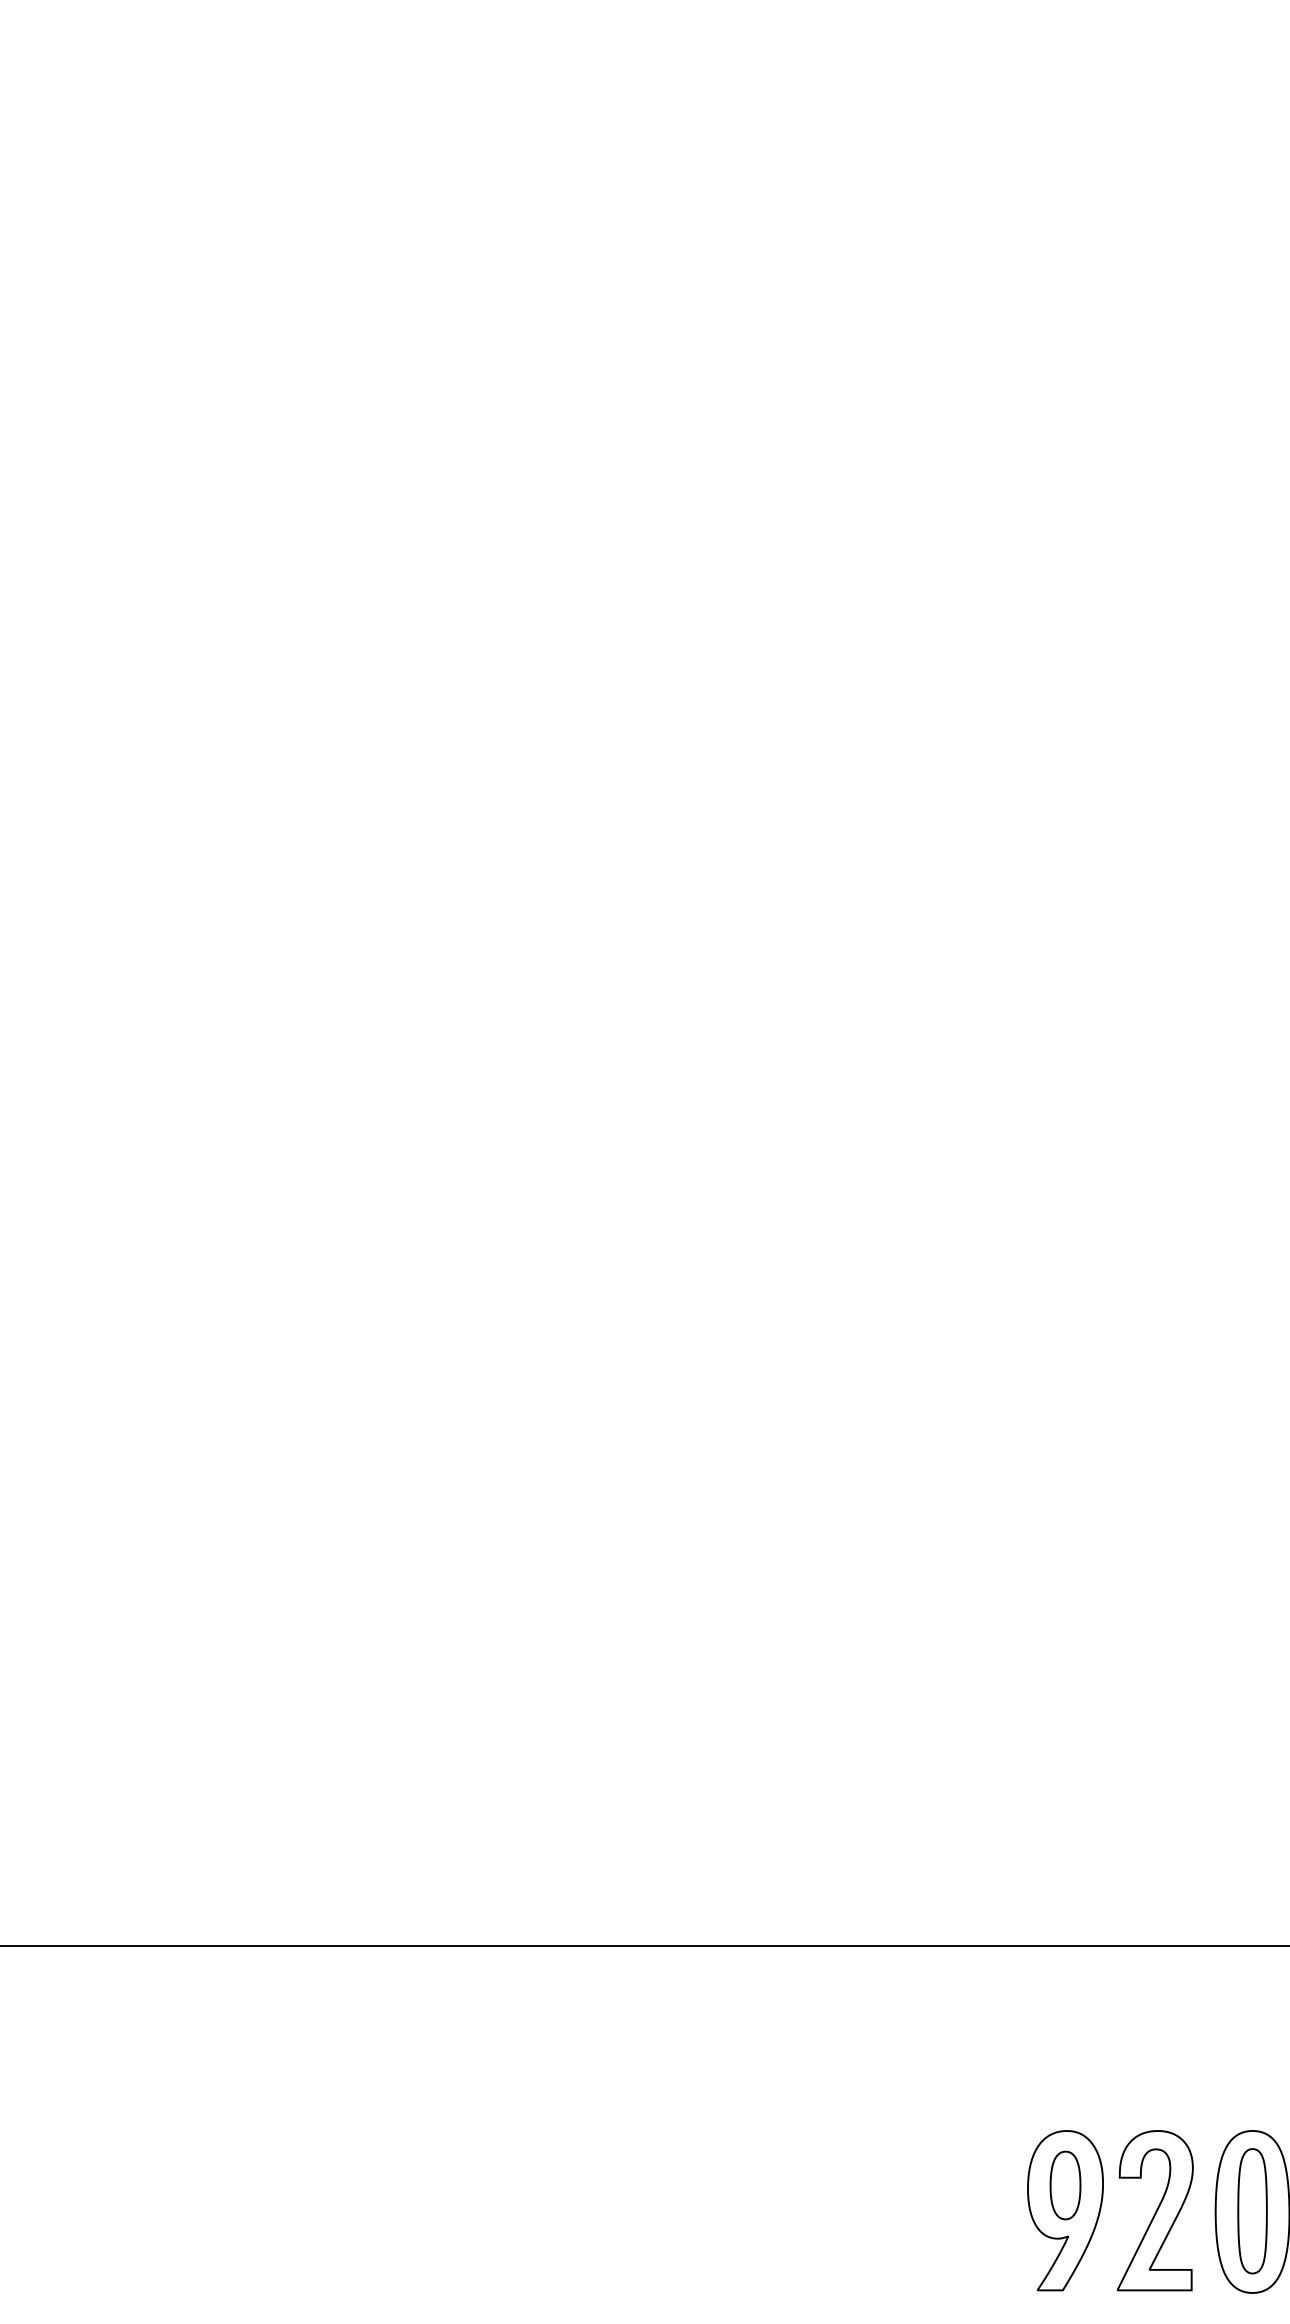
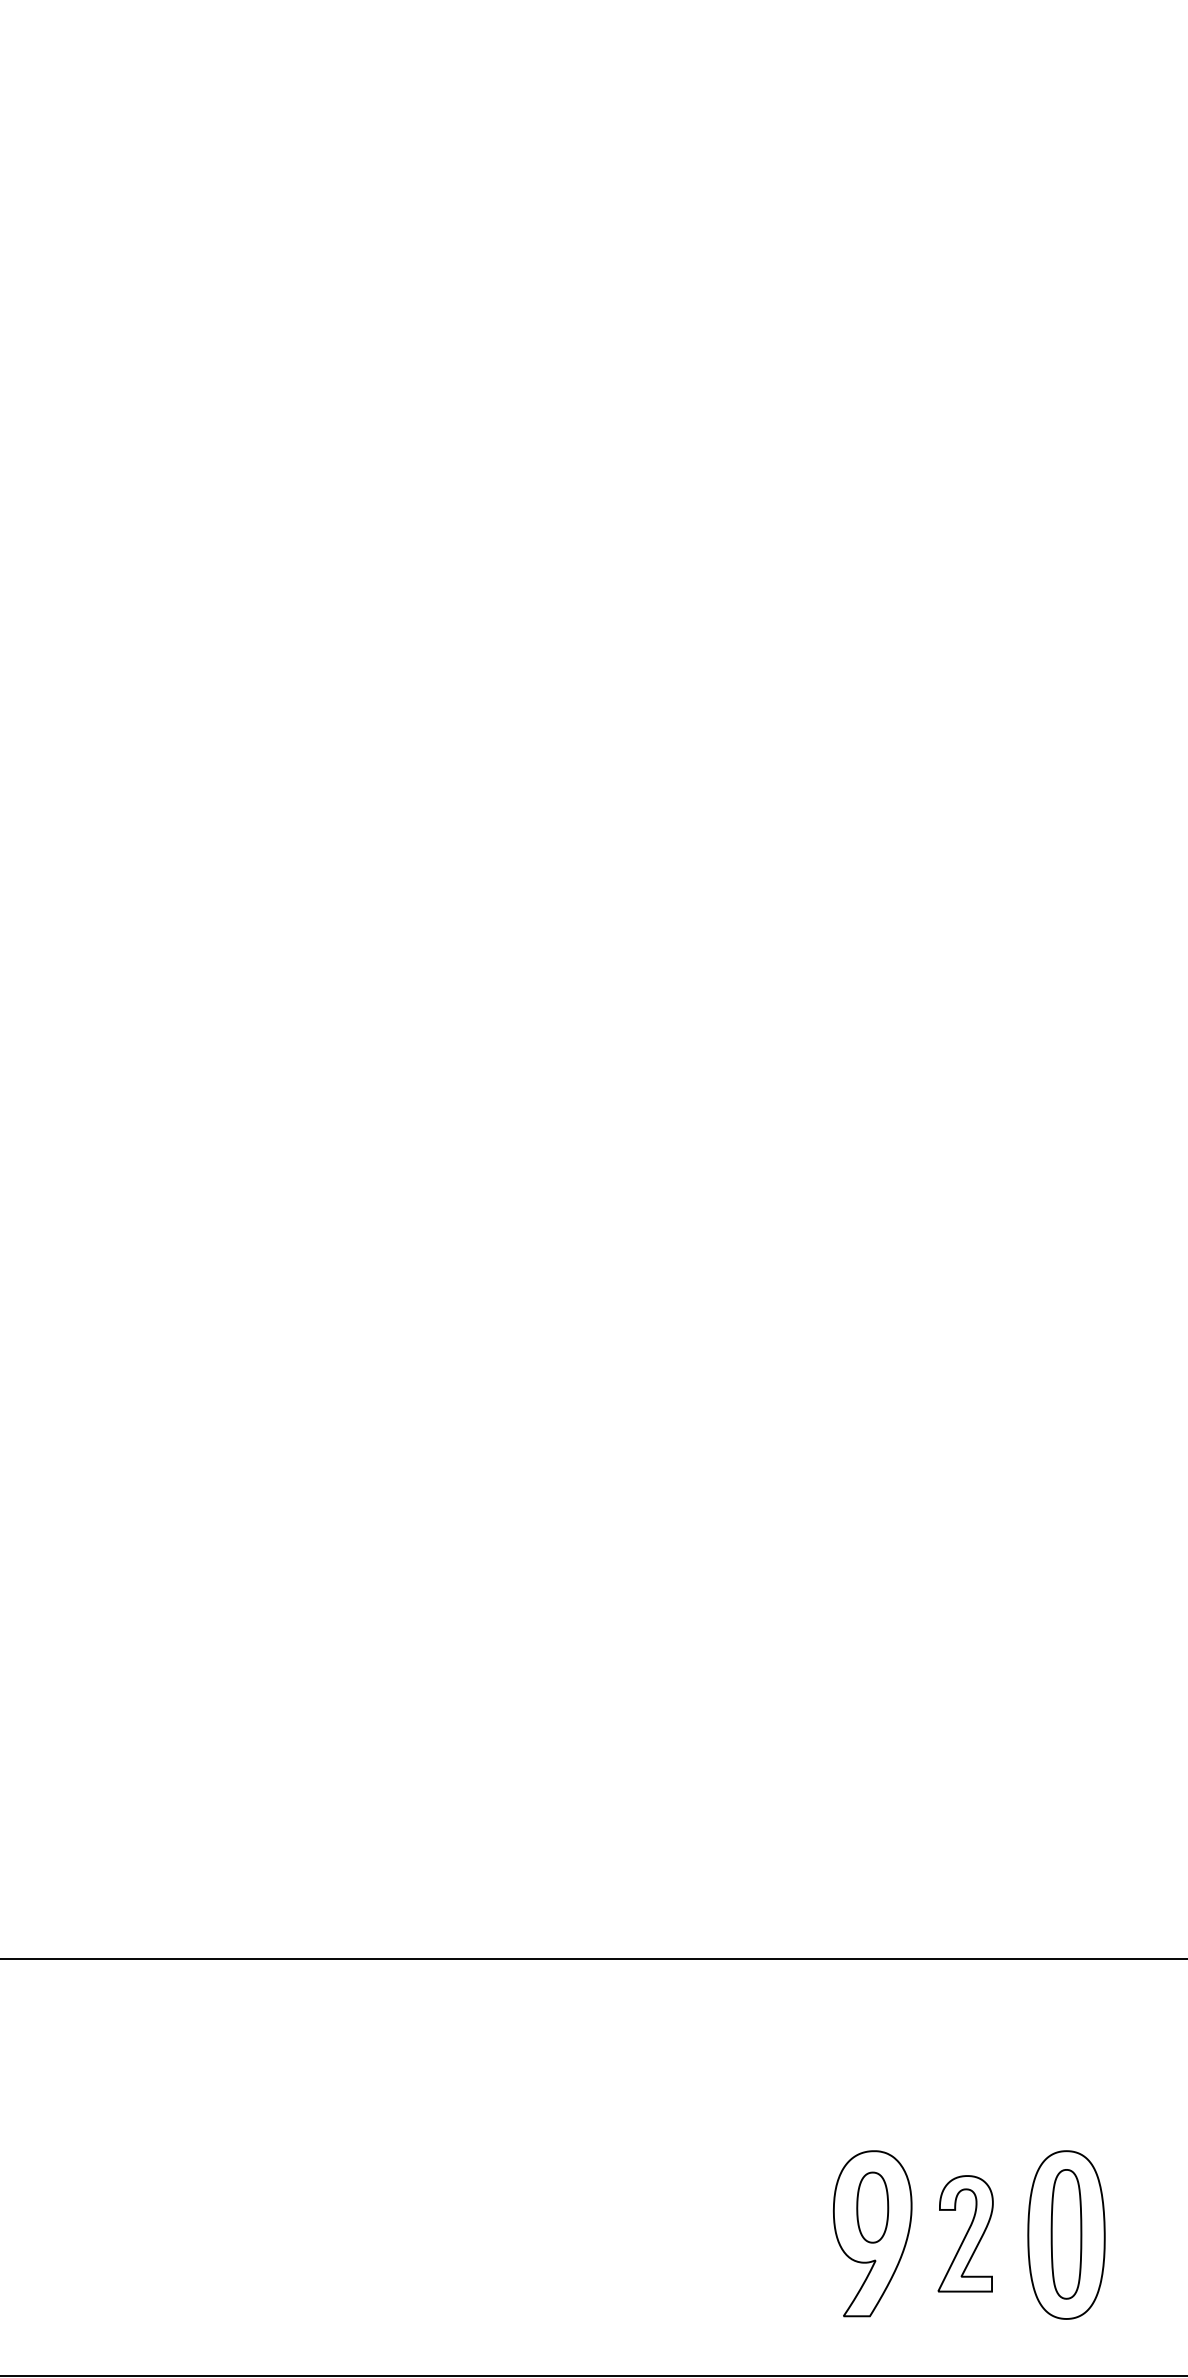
part: (1154, 2210) -> (964, 2233), size x0.7

